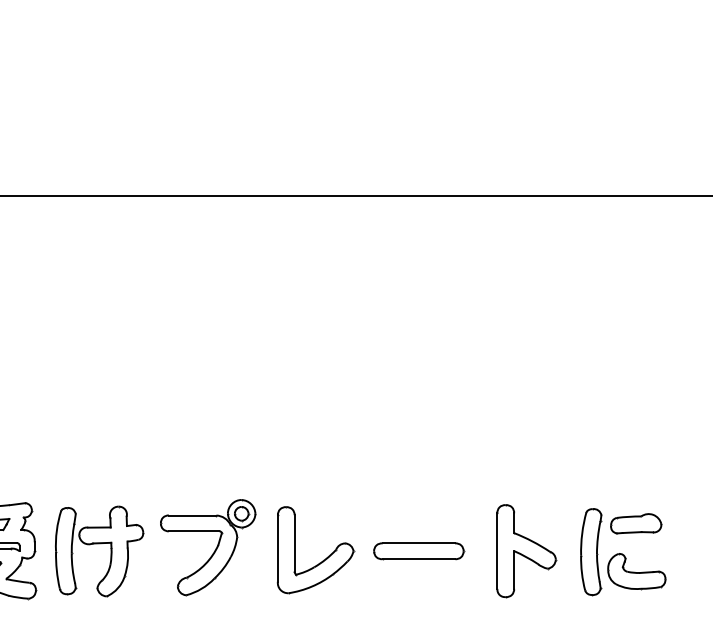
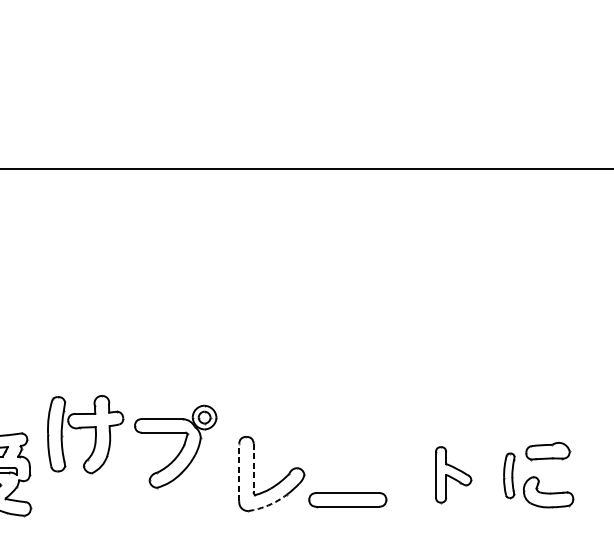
line: (294, 543) -> (253, 468), solid -> dashed
part: (99, 544) -> (85, 428), moved
line: (277, 547) -> (238, 471), solid -> dashed
part: (214, 550) -> (181, 449), moved
part: (419, 551) -> (348, 500), moved
part: (526, 551) -> (453, 475), size x0.7
part: (591, 552) -> (509, 475), size x0.6
arc: (311, 586) -> (268, 505), solid -> dashed

